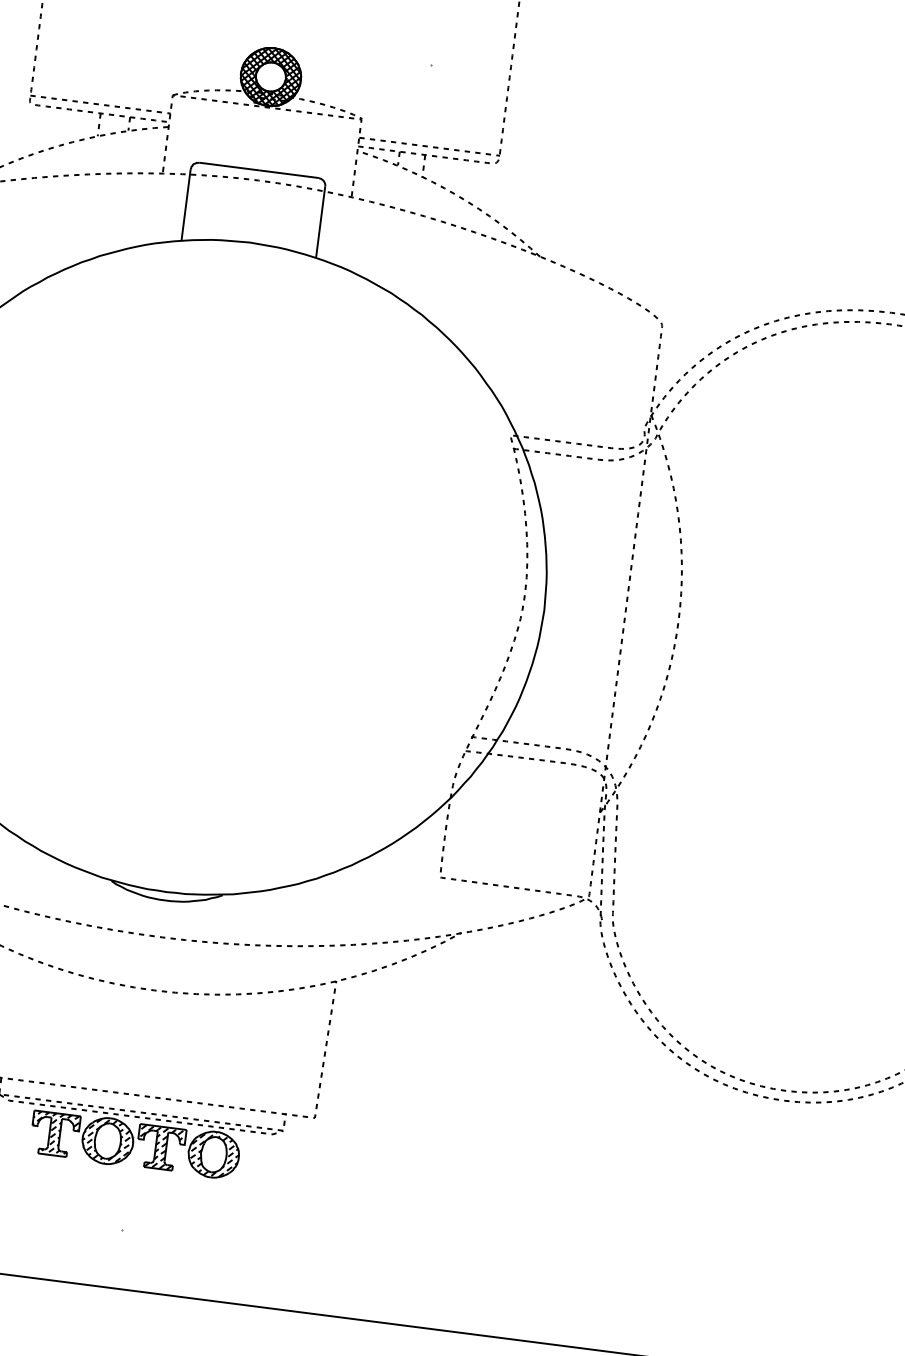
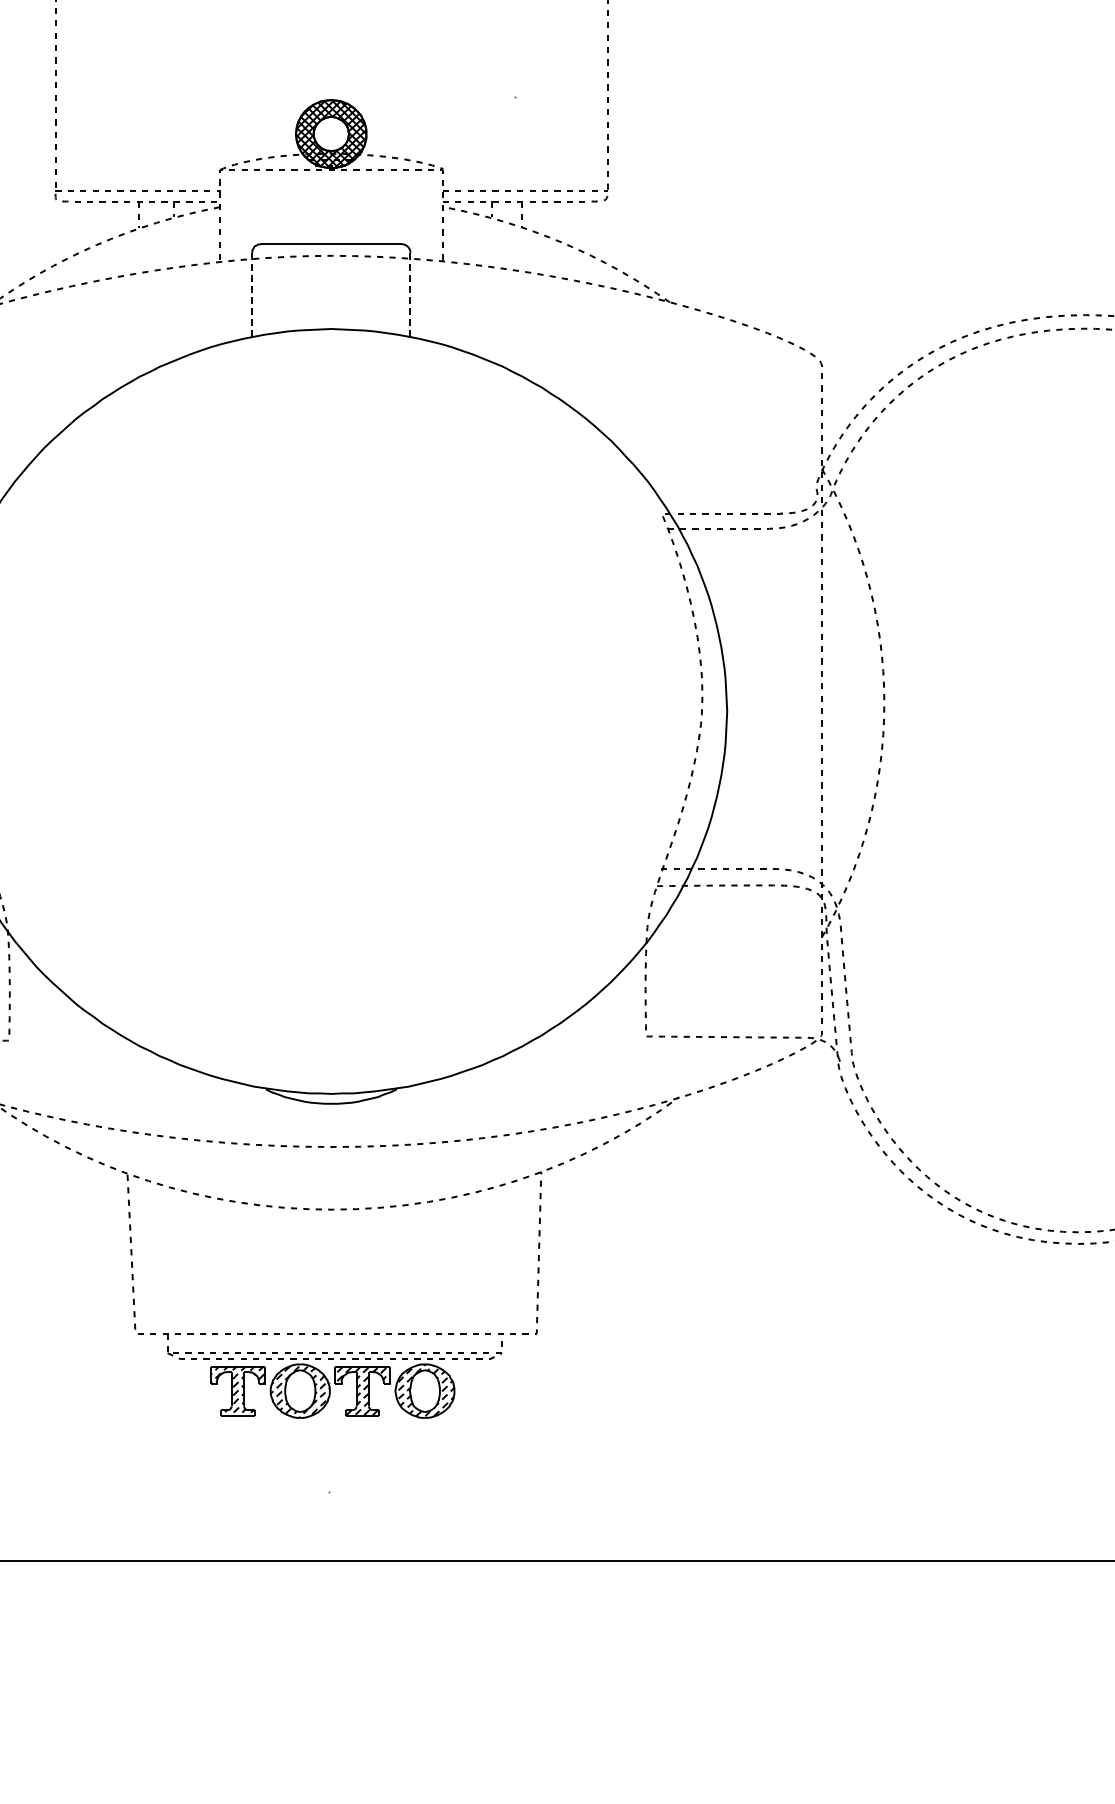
line: (185, 204) -> (251, 294), solid -> dashed
line: (320, 221) -> (410, 294), solid -> dashed

